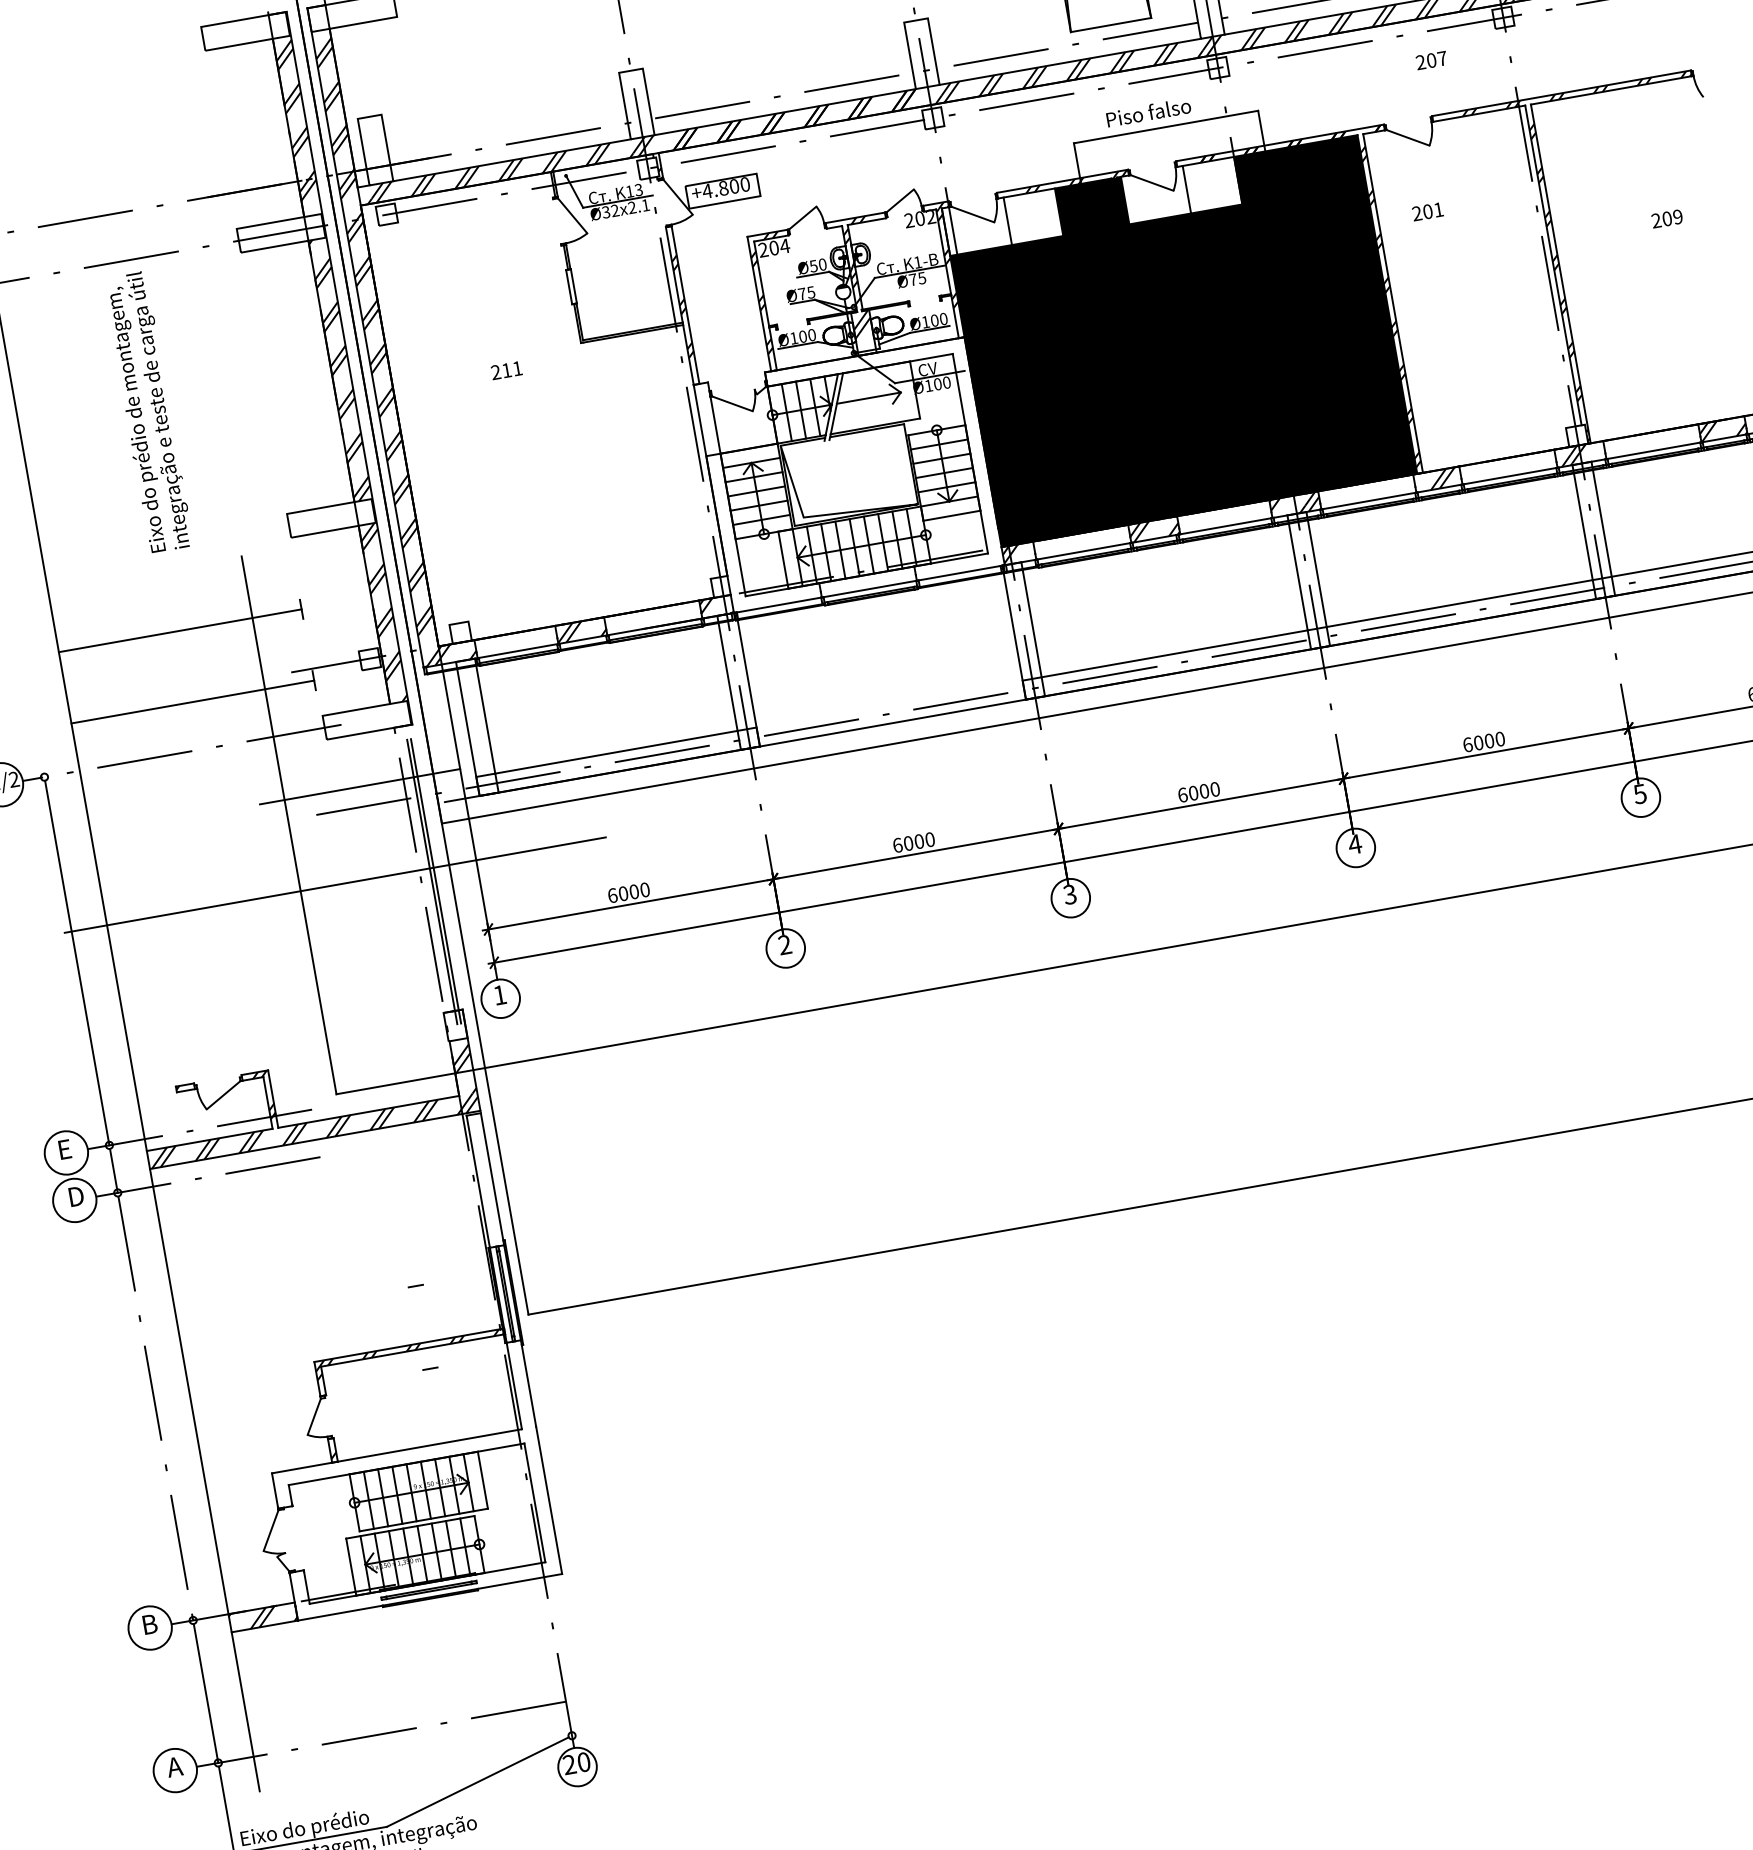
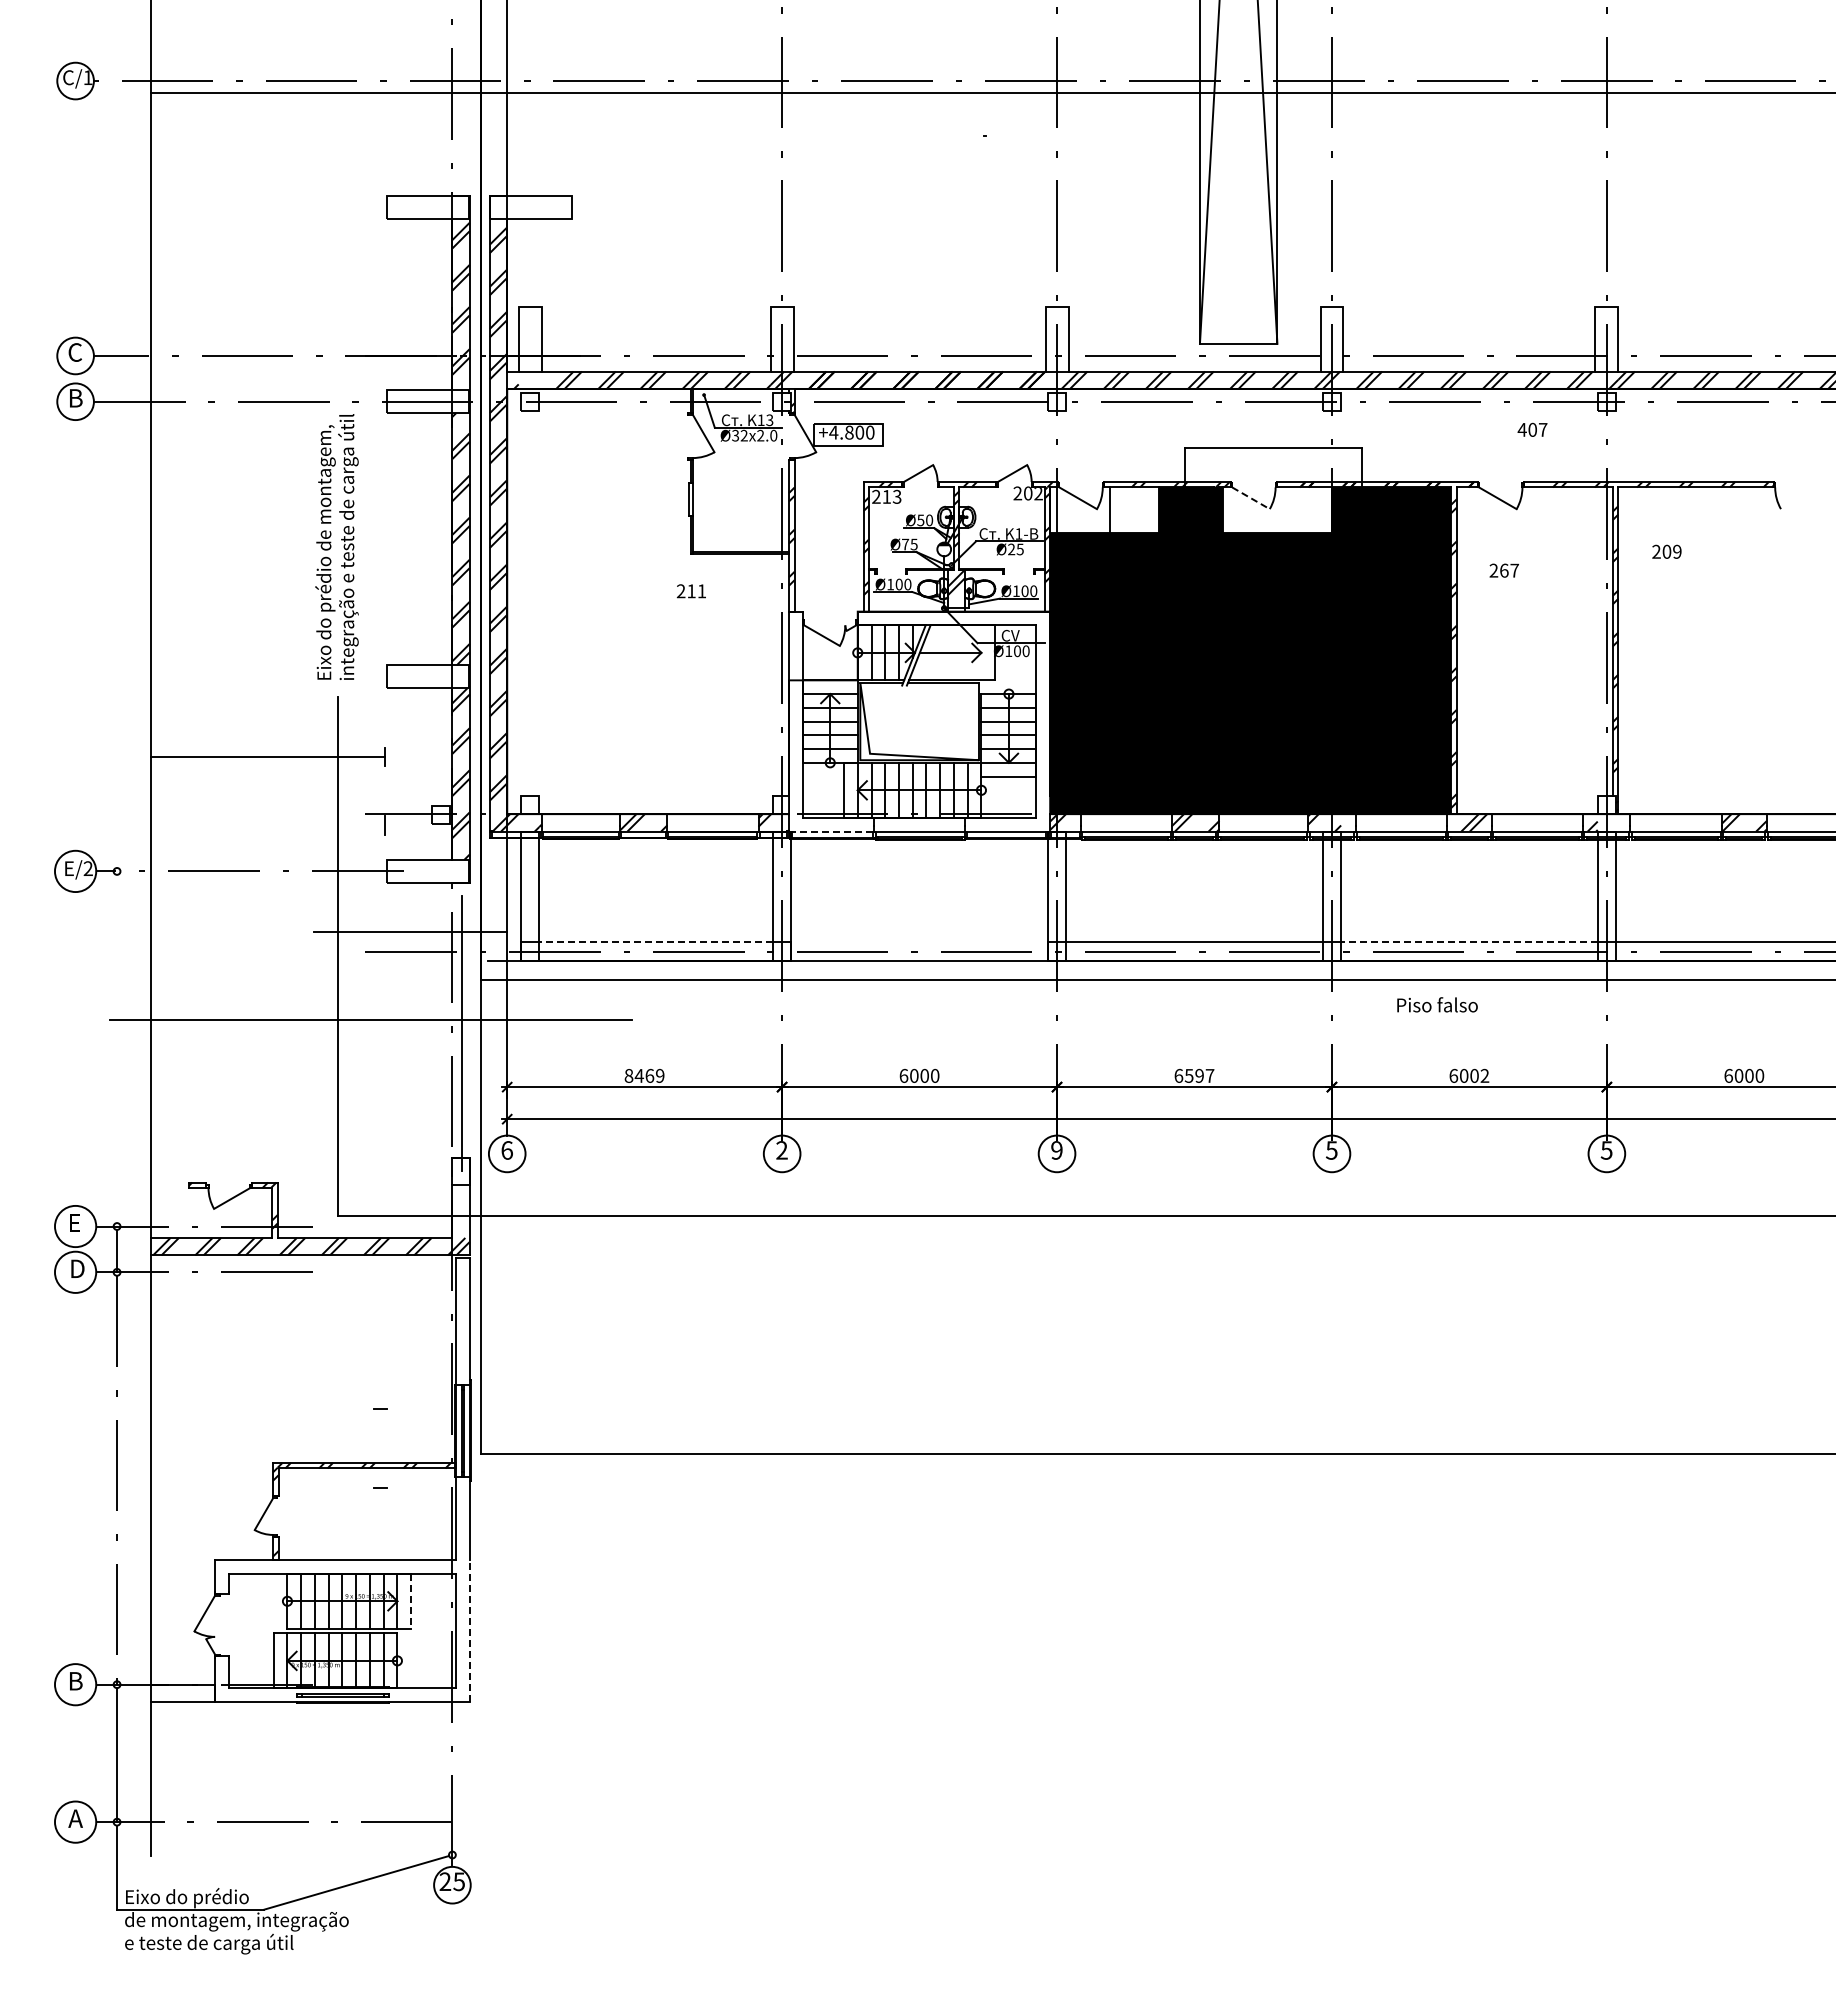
text: (1419, 62) -> (1521, 429), 207 -> 407
text: (1148, 112) -> (1437, 1004), moved
line: (1152, 183) -> (1251, 498), solid -> dashed
line: (1186, 189) -> (1282, 510), removed
hatch: (381, 191) -> (528, 379), removed
text: (645, 205) -> (773, 435), Ø32x2.1 -> Ø32x2.0
text: (1433, 210) -> (1509, 570), 201 -> 267
text: (1666, 218) -> (1666, 551), moved
text: (778, 246) -> (891, 496), 204 -> 213
text: (913, 279) -> (1011, 549), Ø75 -> Ø25
text: (505, 370) -> (690, 591), moved
text: (147, 411) -> (336, 546), moved
hatch: (1578, 454) -> (1605, 822), removed
hatch: (1312, 501) -> (1348, 822), removed
line: (1458, 603) -> (1468, 942), solid -> dashed
line: (777, 605) -> (831, 831), solid -> dashed
line: (193, 701) -> (268, 825), removed
text: (1499, 738) -> (1484, 1075), 6000 -> 6002
line: (616, 752) -> (656, 942), solid -> dashed
text: (1204, 790) -> (1199, 1075), 6000 -> 6597
text: (1354, 844) -> (1331, 1150), 4 -> 5
line: (436, 881) -> (466, 1033), removed
text: (628, 892) -> (644, 1075), 6000 -> 8469
text: (1069, 894) -> (1056, 1150), 3 -> 9
line: (77, 962) -> (117, 1050), removed
text: (499, 995) -> (506, 1150), 1 -> 6
hatch: (463, 1070) -> (460, 1214), removed
line: (483, 1480) -> (411, 1601), solid -> dashed
line: (548, 1499) -> (469, 1630), solid -> dashed
hatch: (263, 1617) -> (183, 1693), removed
text: (583, 1762) -> (458, 1881), 20 -> 25

